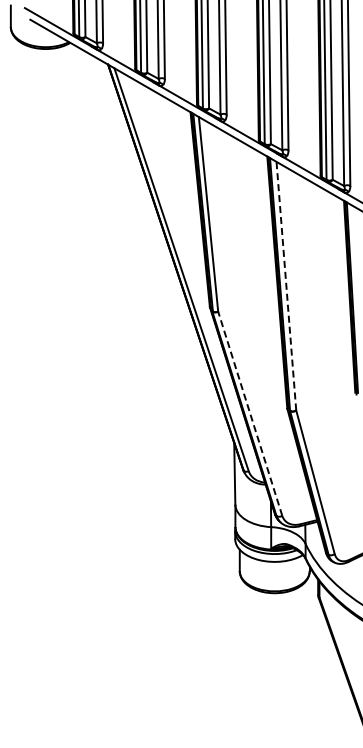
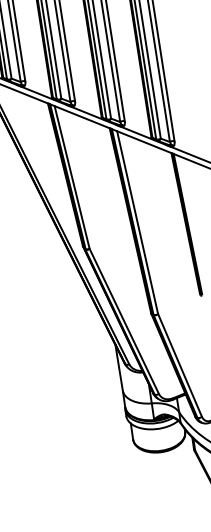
line: (286, 286) -> (137, 222), dashed -> solid
line: (250, 413) -> (124, 321), dashed -> solid

